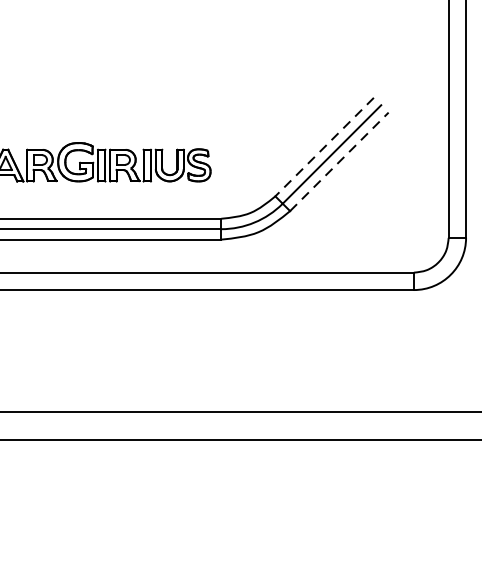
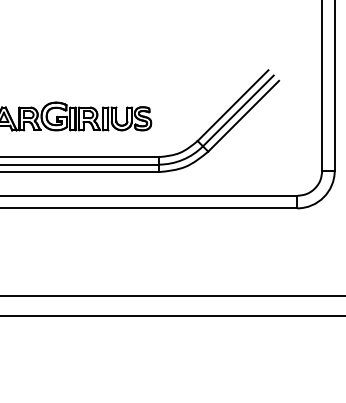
line: (323, 148) -> (232, 106), dashed -> solid
line: (340, 160) -> (244, 115), dashed -> solid

